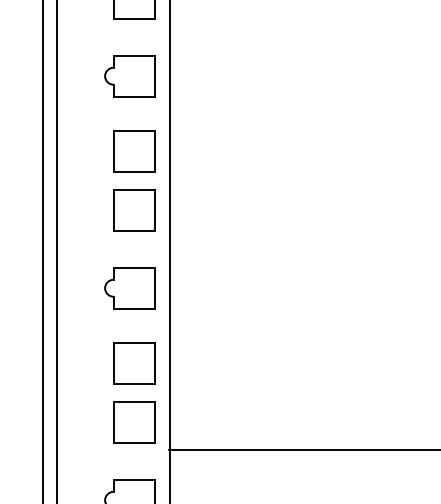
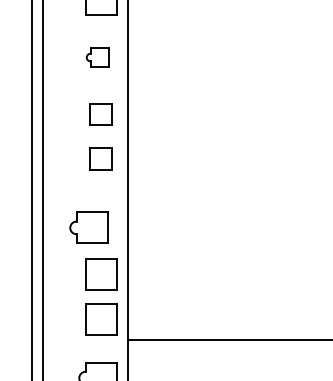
part: (129, 76) -> (97, 57), size x0.6
part: (134, 151) -> (101, 114), size x0.7
part: (134, 210) -> (101, 159), size x0.7
part: (129, 287) -> (88, 227), moved

